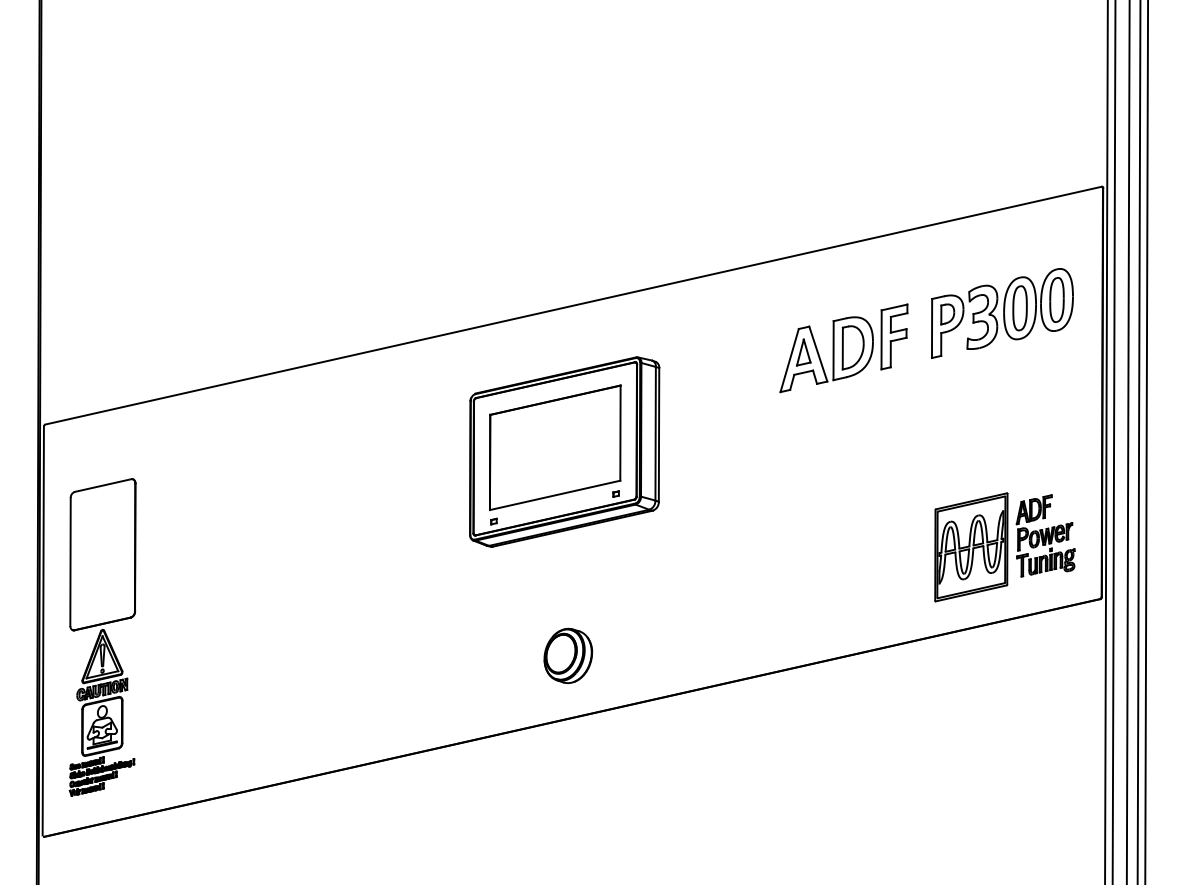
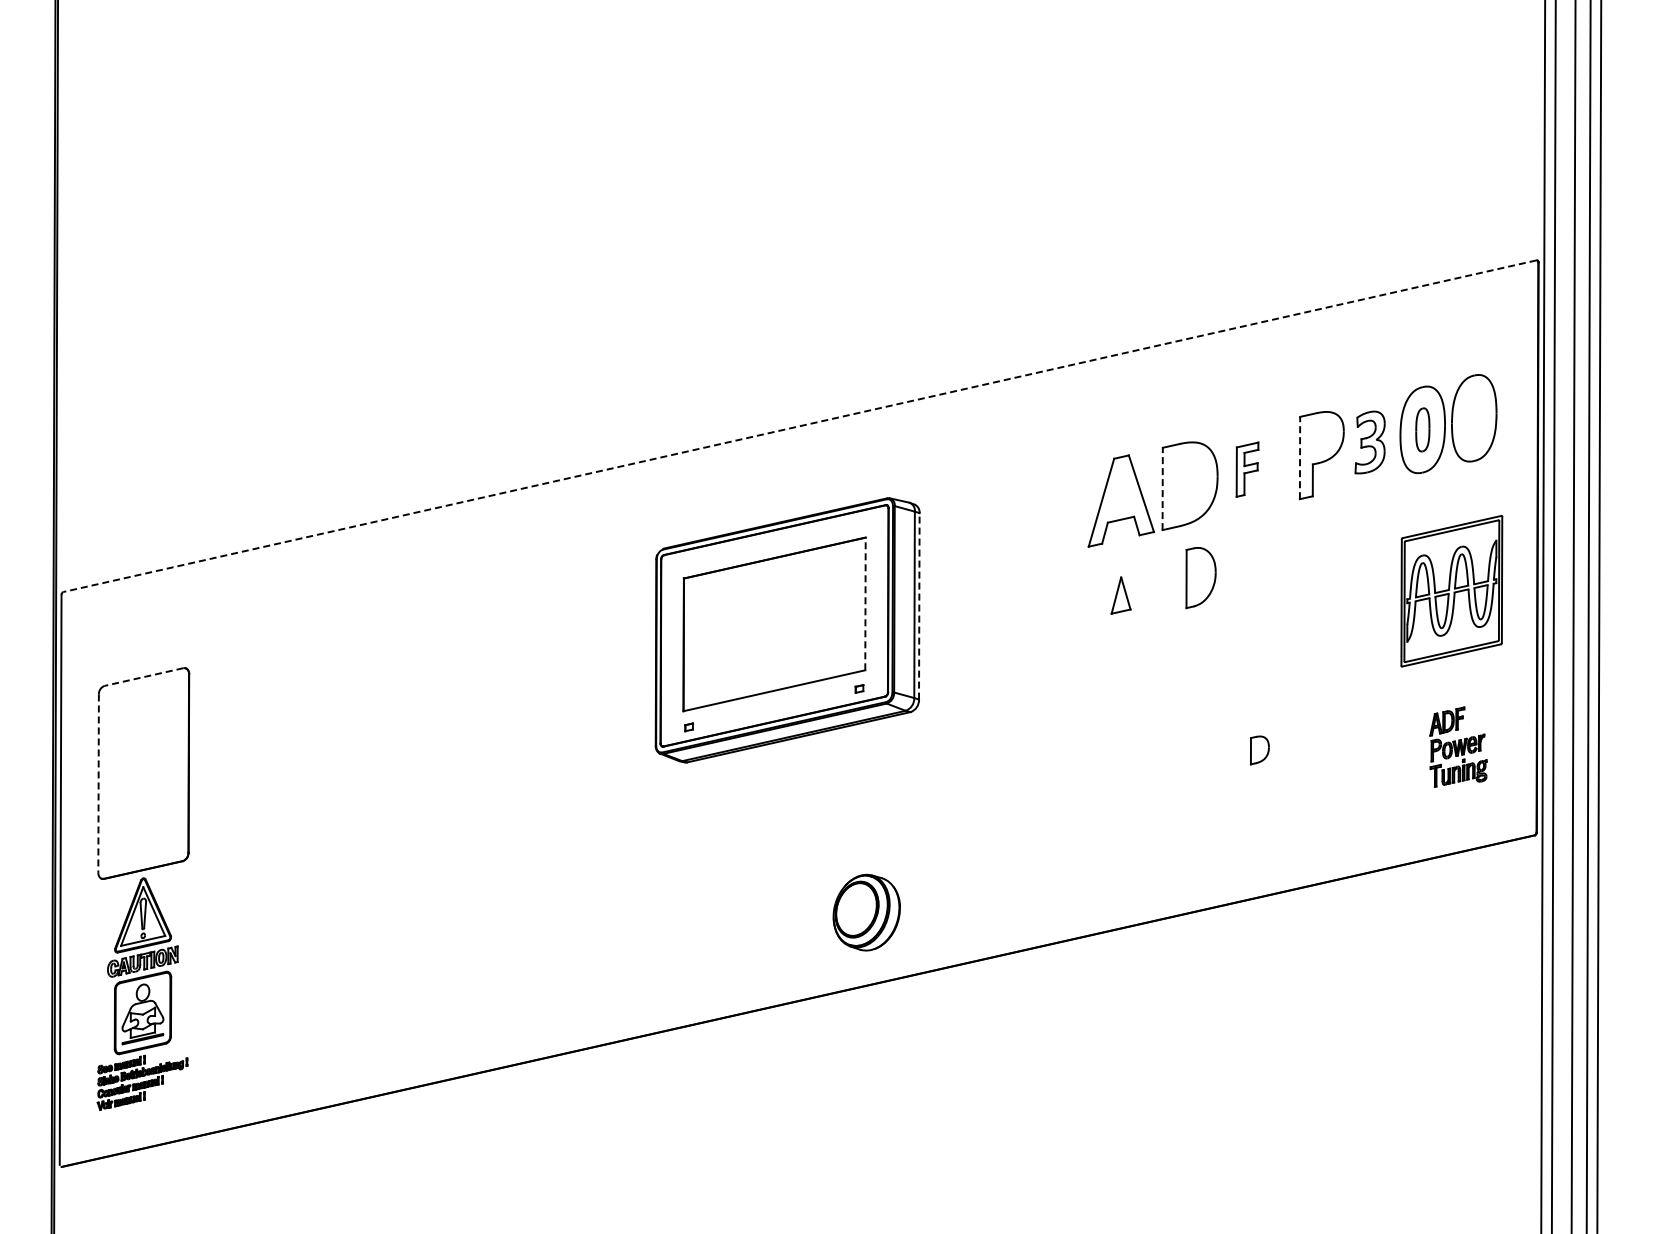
part: (1057, 299) -> (1474, 417), removed
line: (573, 305) -> (799, 426), solid -> dashed
part: (1019, 308) -> (1422, 429), size x0.7
part: (947, 314) -> (1259, 750), moved
part: (981, 317) -> (1369, 442), size x0.7
line: (932, 328) -> (1300, 457), solid -> dashed
part: (894, 336) -> (1247, 469), size x0.6
part: (852, 348) -> (1200, 578), moved
line: (833, 350) -> (1162, 488), solid -> dashed
part: (803, 352) -> (1120, 595), moved
line: (620, 432) -> (865, 603), solid -> dashed
line: (659, 434) -> (919, 605), solid -> dashed
line: (102, 485) -> (143, 677), solid -> dashed
part: (1045, 535) -> (1458, 746), size x0.7
part: (971, 547) -> (1451, 591), moved
line: (70, 562) -> (98, 784), solid -> dashed
part: (568, 655) -> (866, 912), moved

